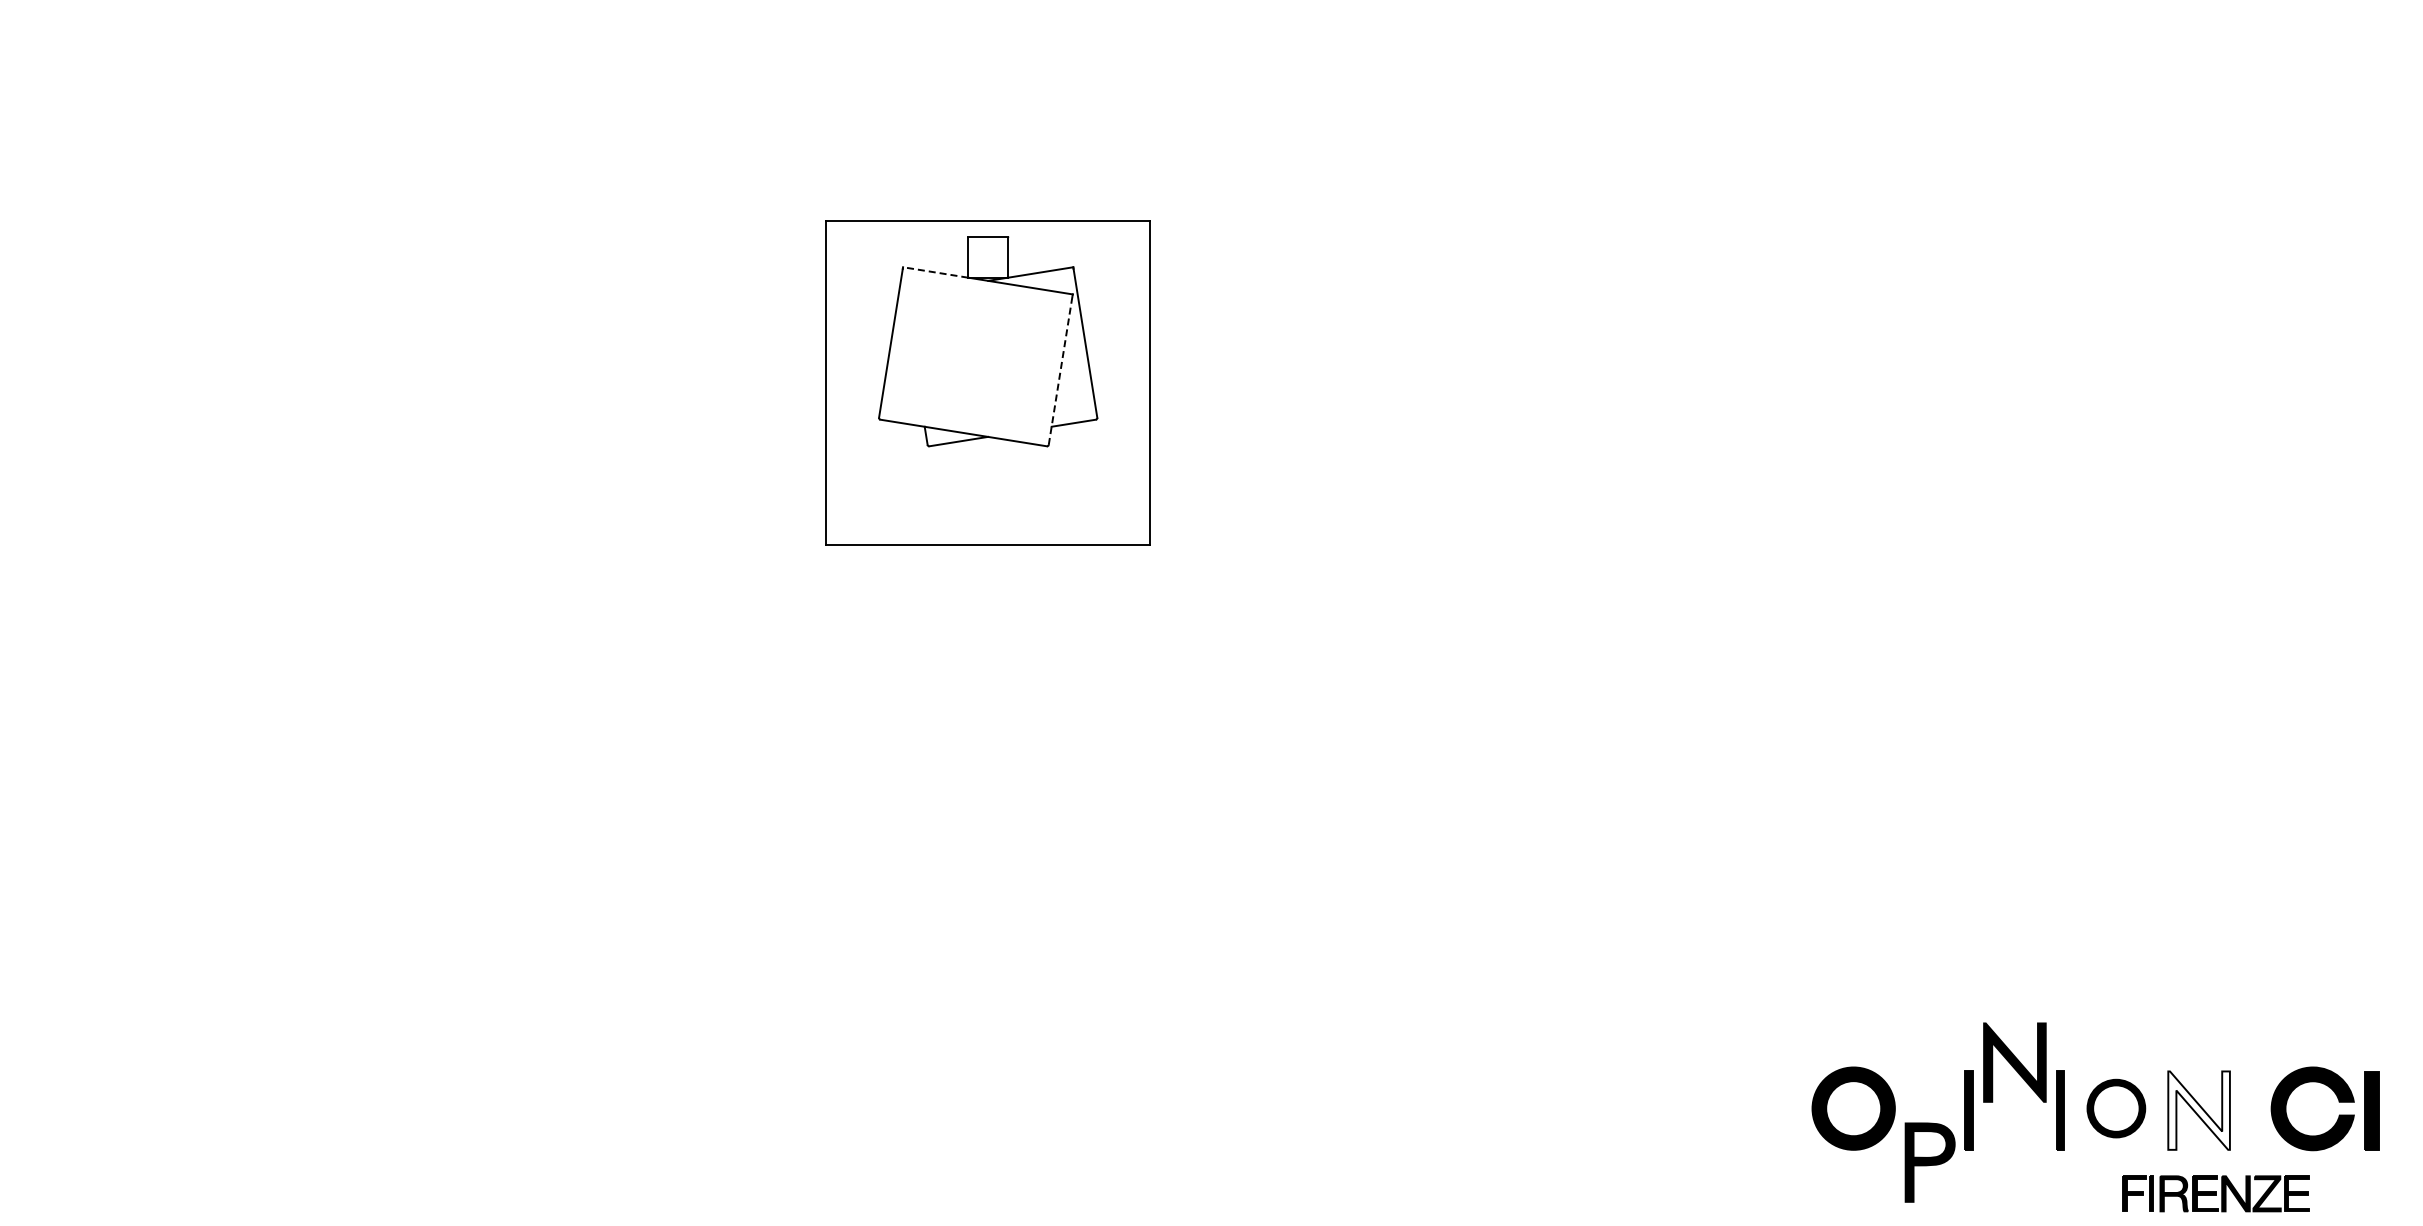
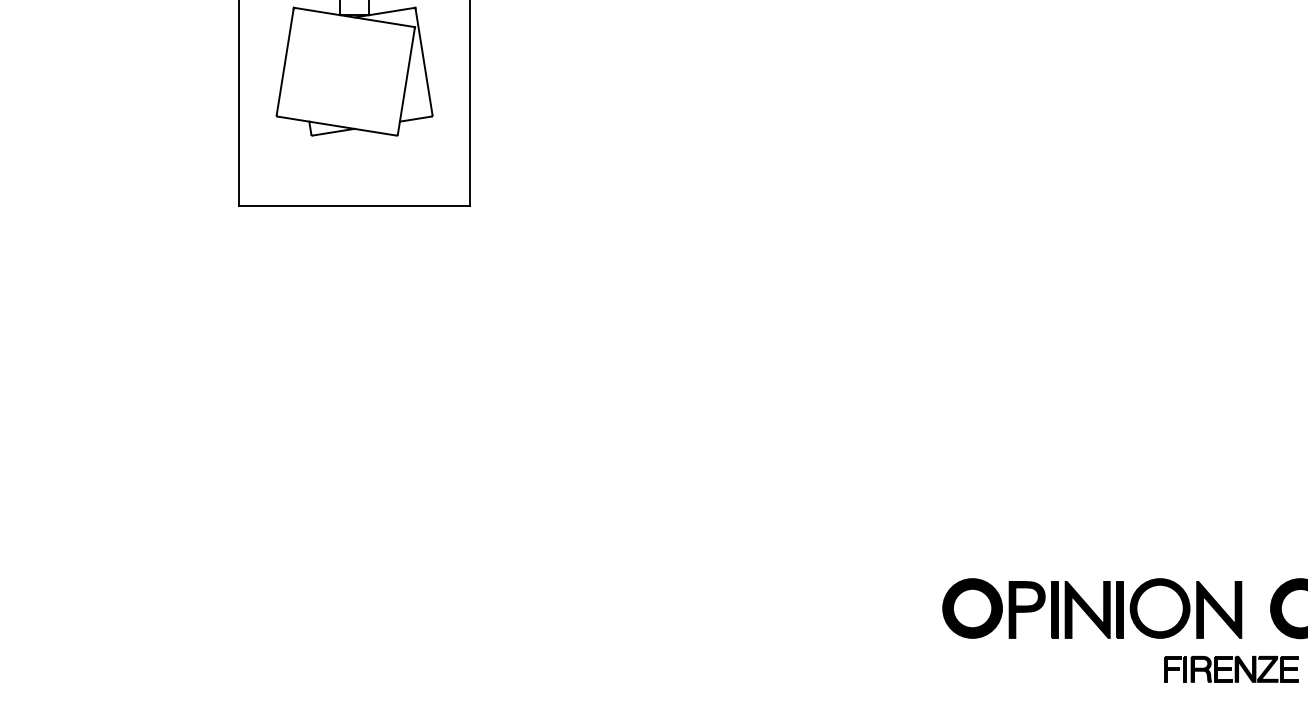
line: (935, 272) -> (317, 11), dashed -> solid
line: (1060, 369) -> (406, 80), dashed -> solid
part: (2014, 1062) -> (1087, 609), moved
part: (2116, 1108) -> (1160, 608), size x1.43
fill: (2198, 1110) -> (1218, 609), added
part: (1929, 1162) -> (1026, 609), moved

